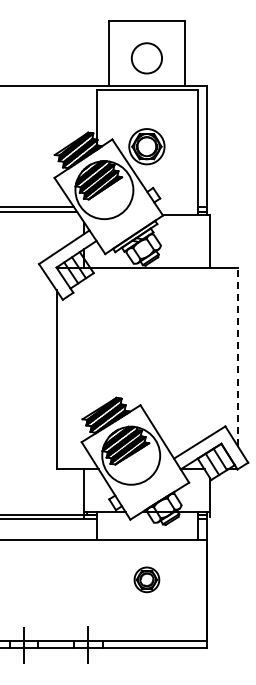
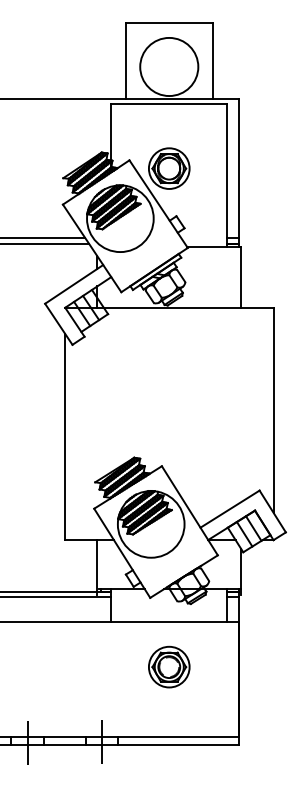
circle: (146, 58) -> (168, 67), size x1.67
line: (237, 356) -> (273, 410), dashed -> solid
part: (146, 579) -> (168, 666), size x1.43

